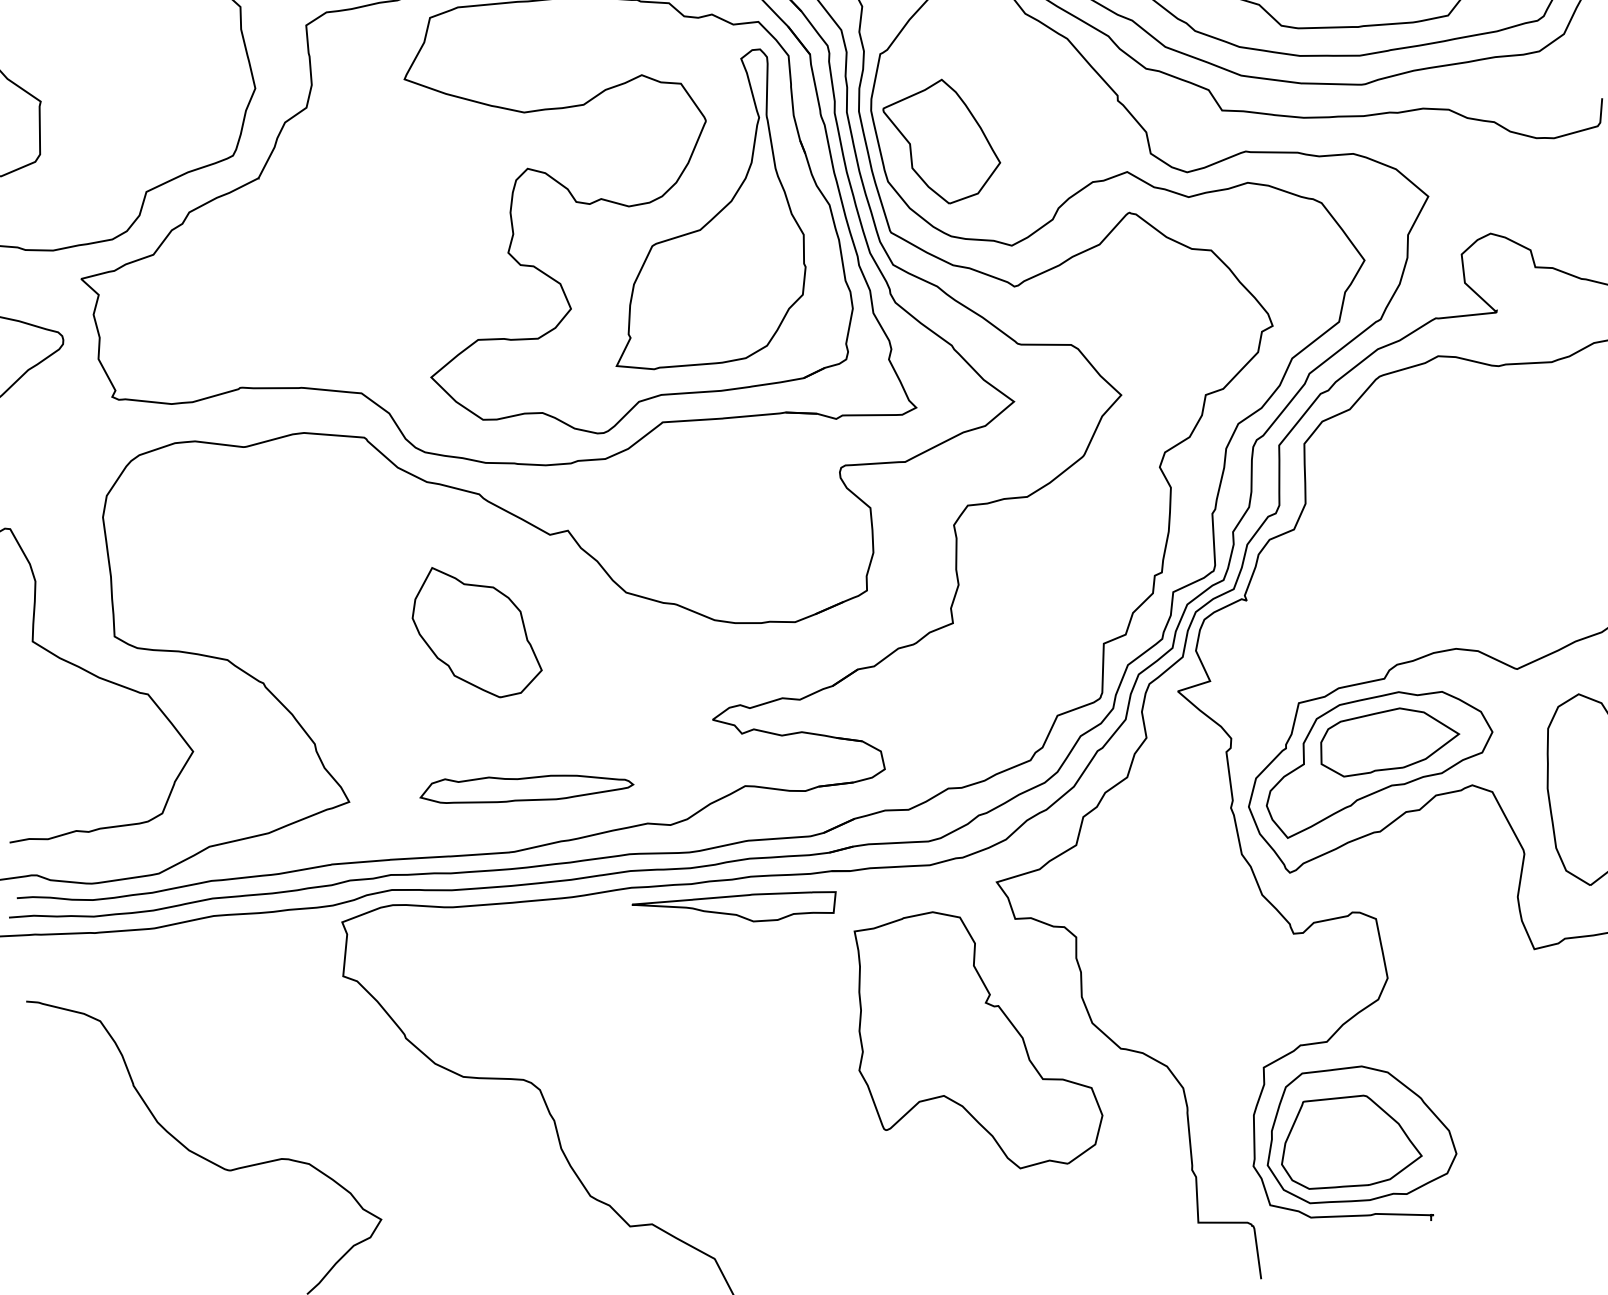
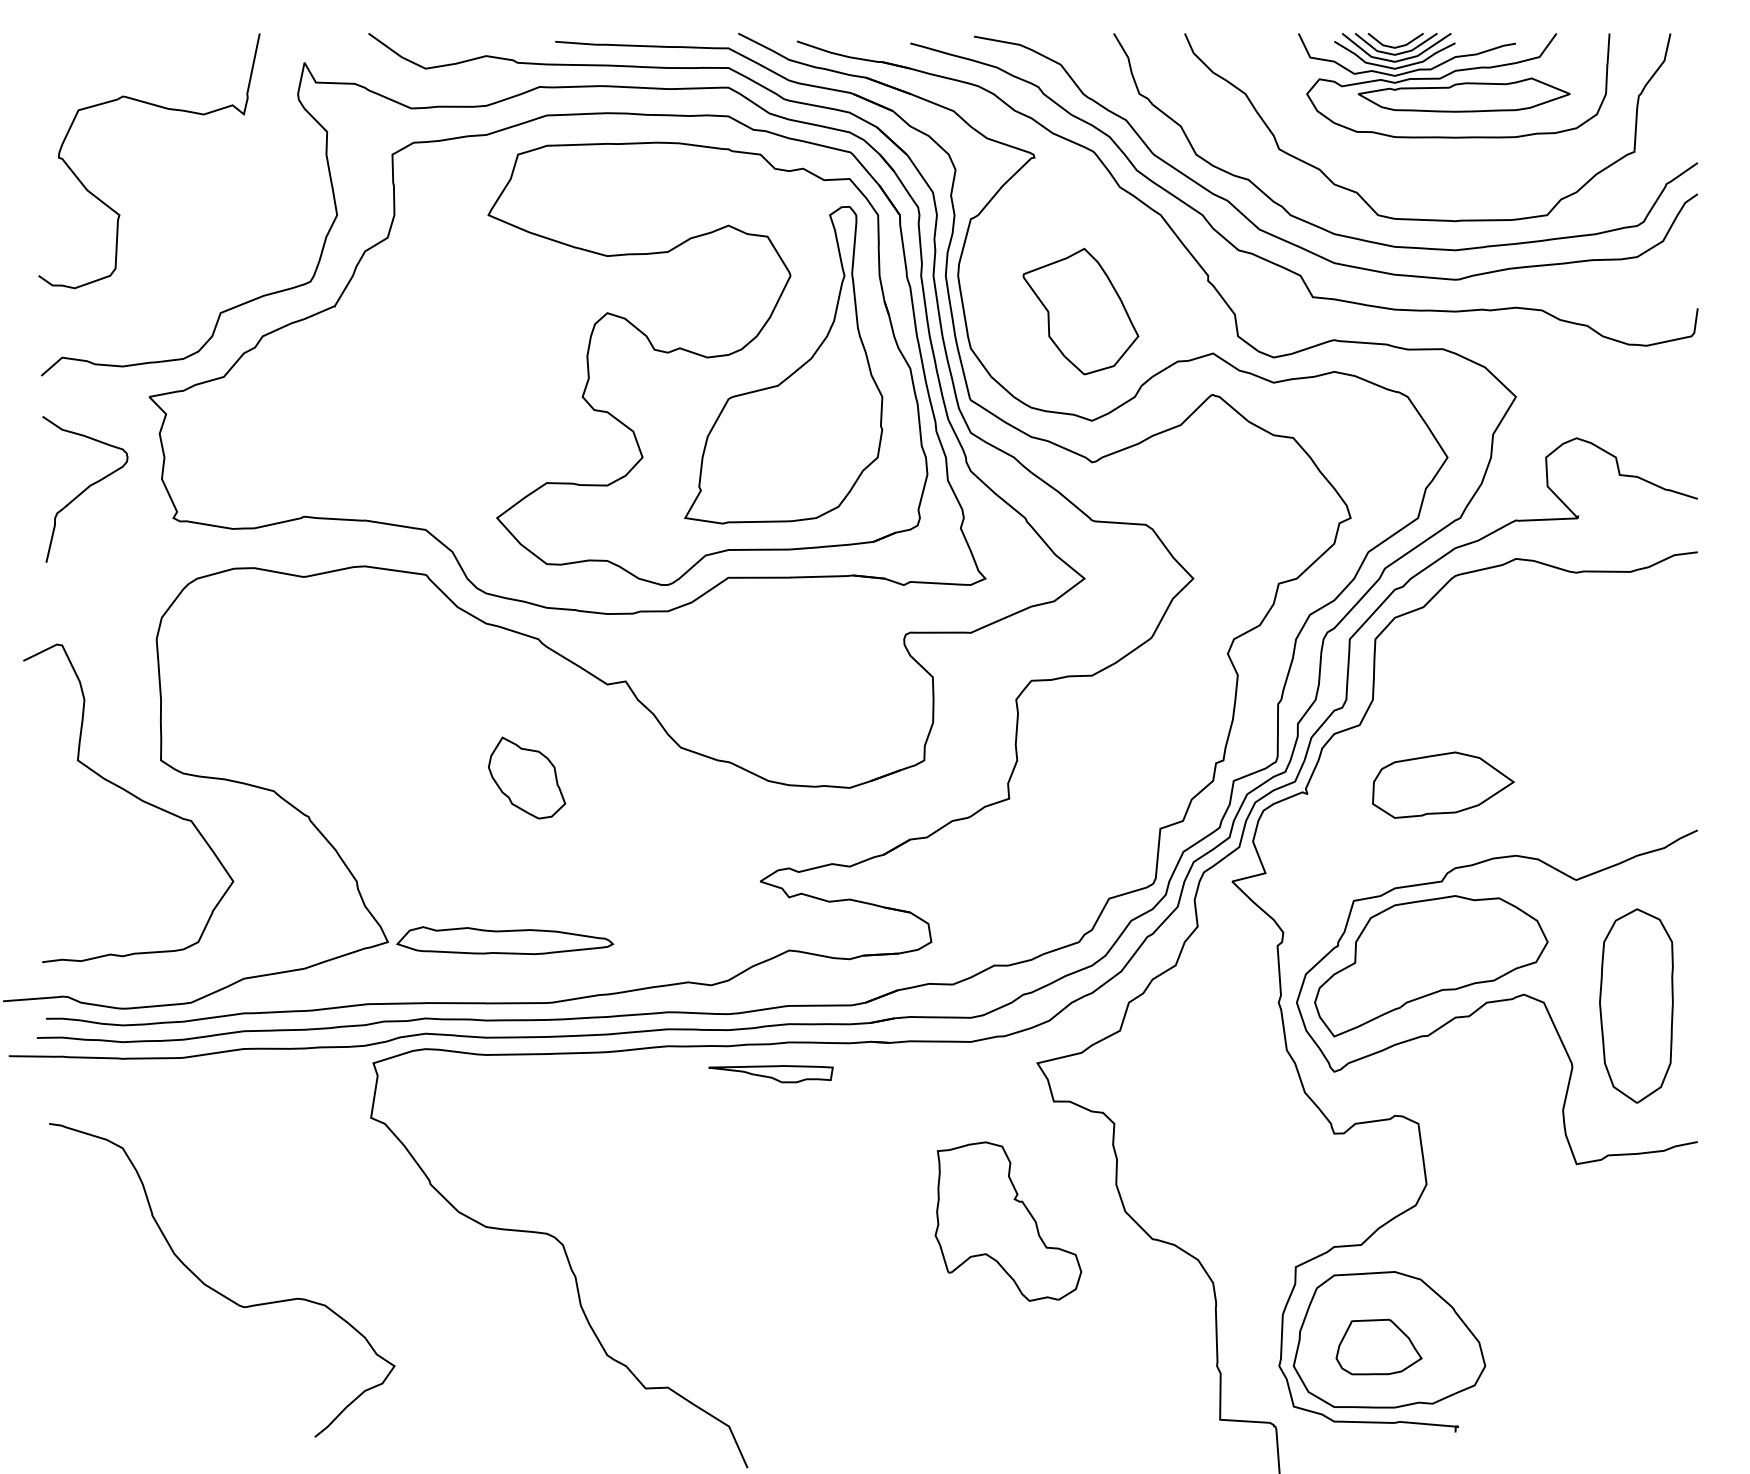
part: (941, 141) -> (1080, 311), moved
part: (475, 631) -> (526, 777), size x0.6
part: (1389, 740) -> (1443, 784), moved
part: (527, 787) -> (505, 940), moved
part: (734, 908) -> (770, 1073), size x0.6
part: (977, 1039) -> (1008, 1221), size x0.6
part: (1350, 1140) -> (1378, 1346), size x0.6

